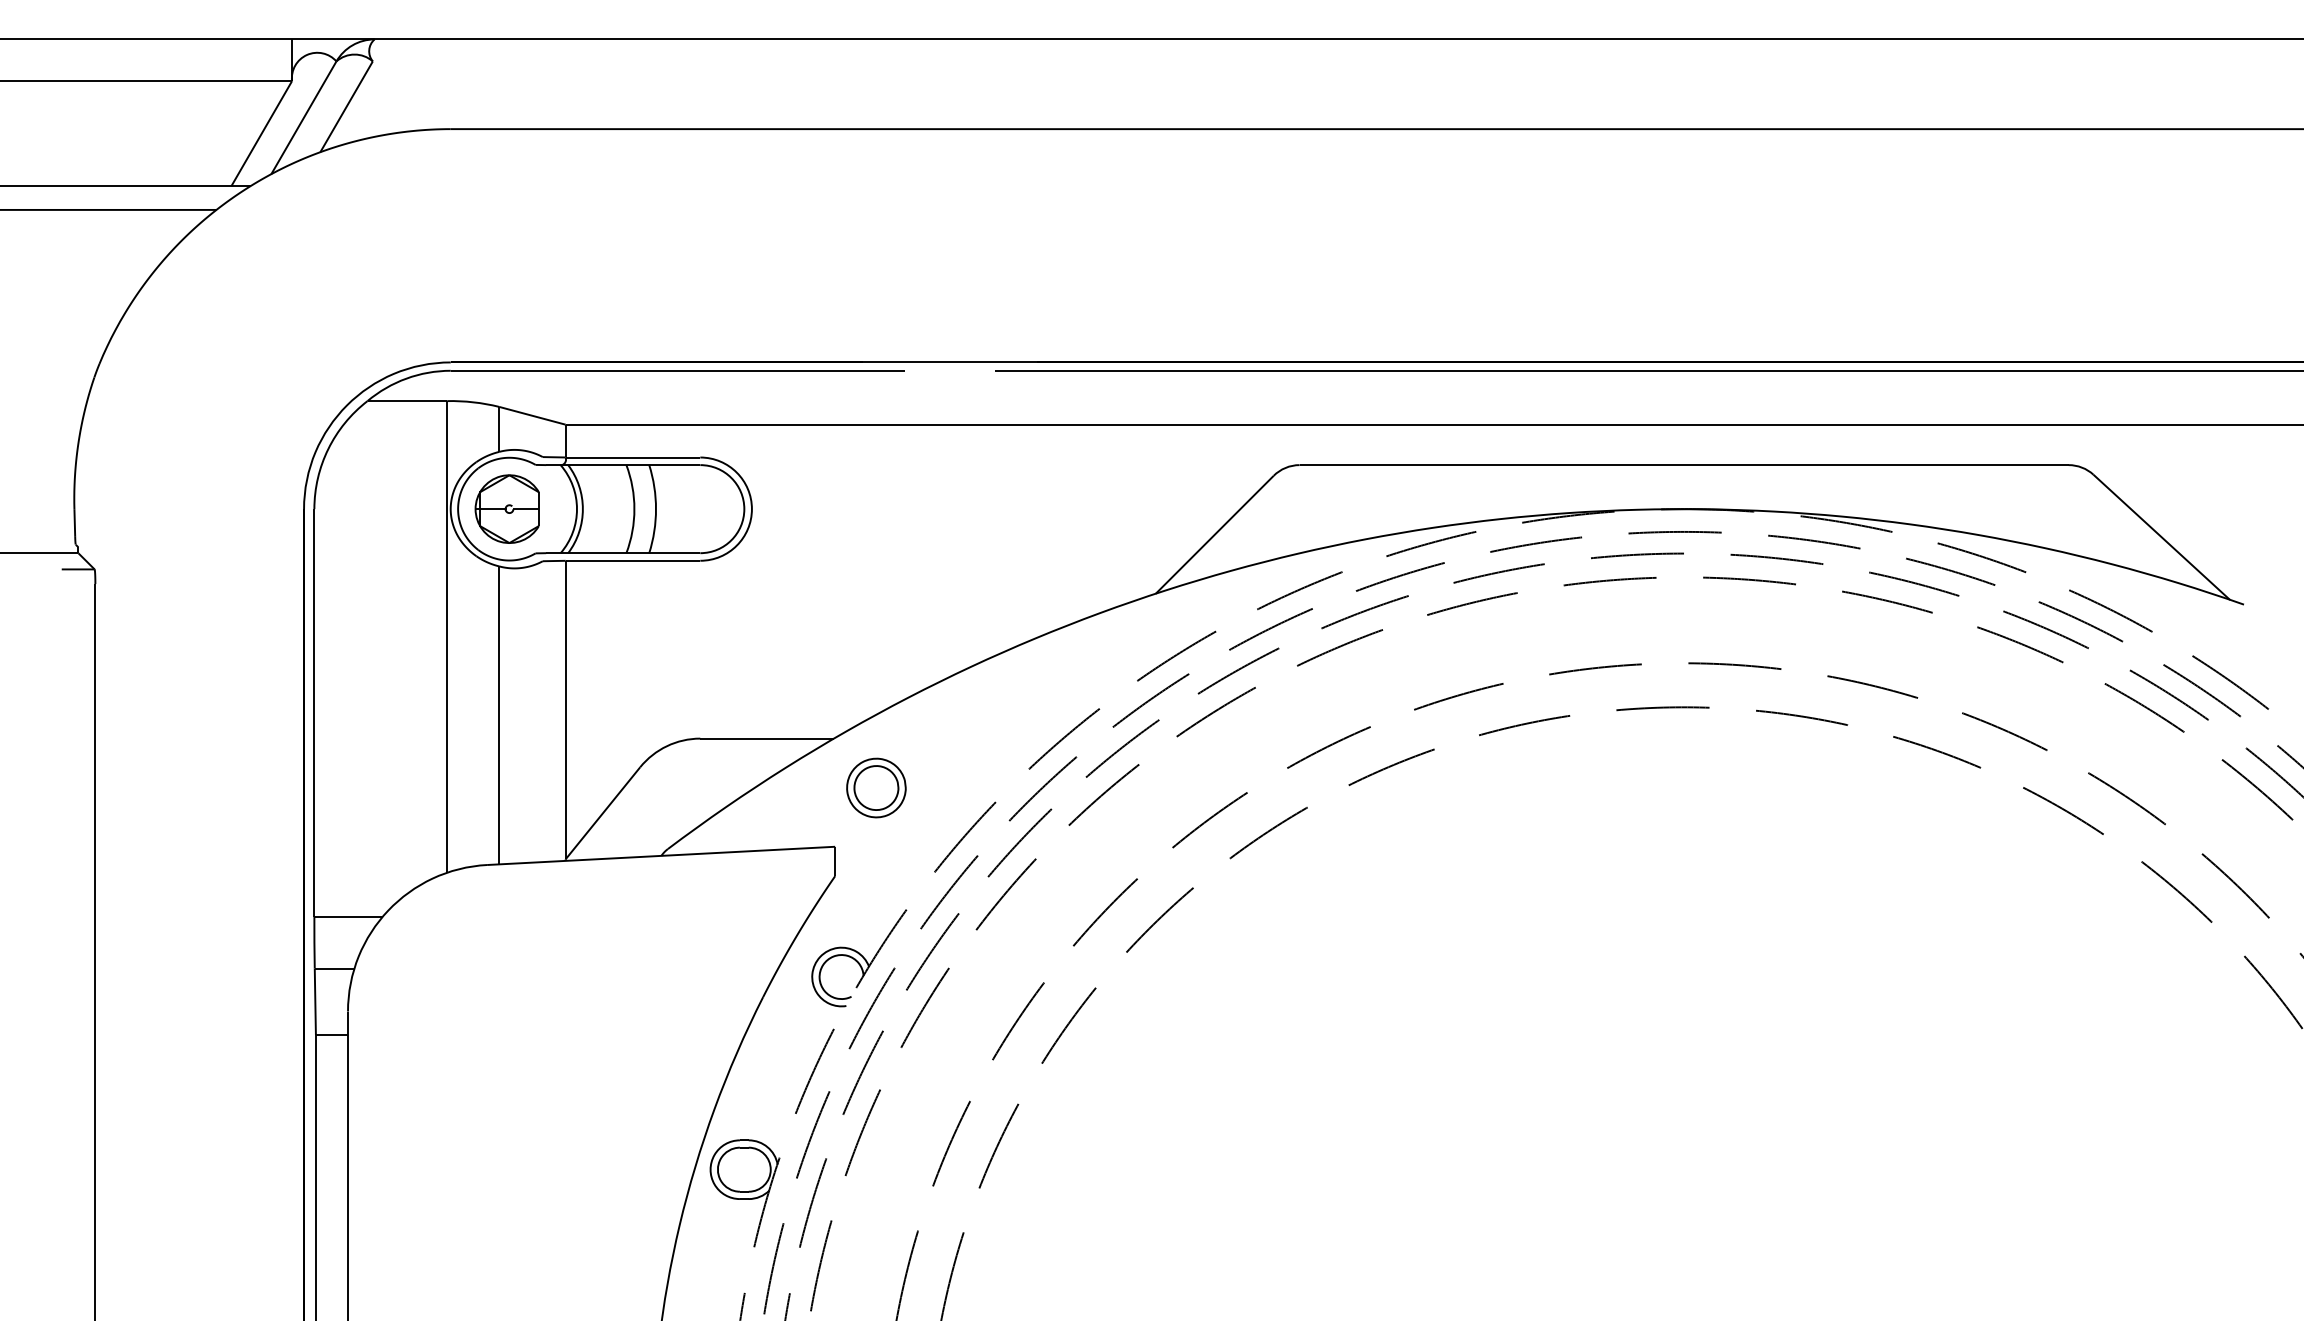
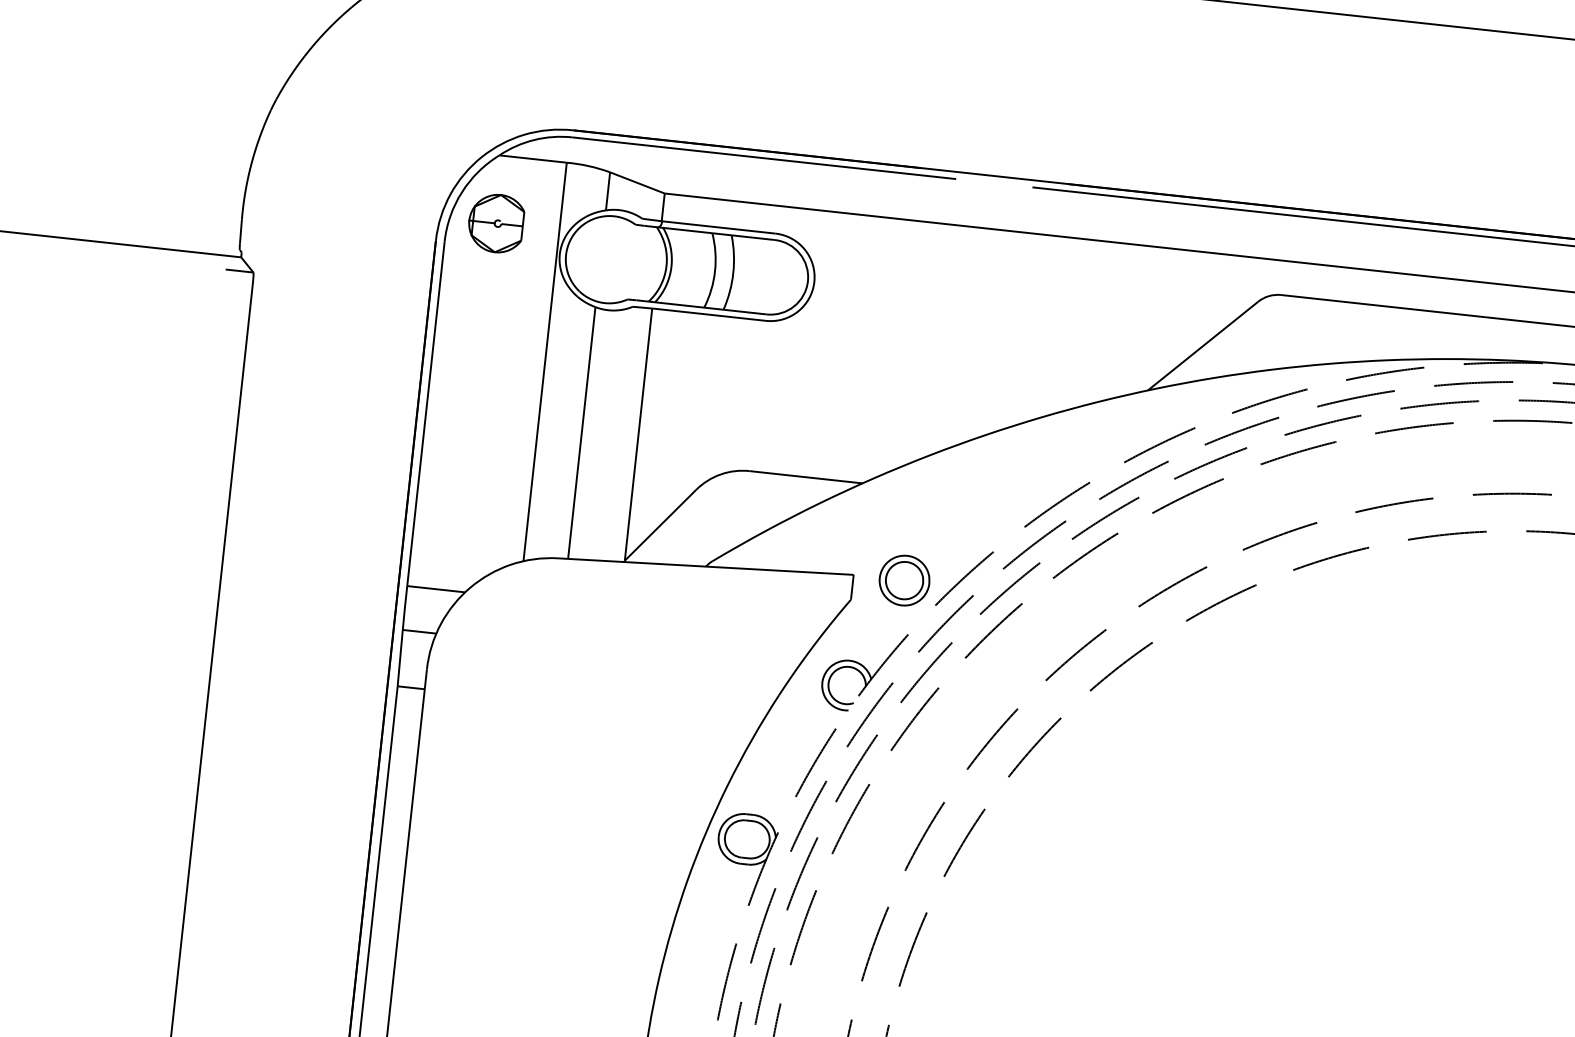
part: (506, 508) -> (495, 222), moved
part: (876, 787) -> (904, 580), moved

